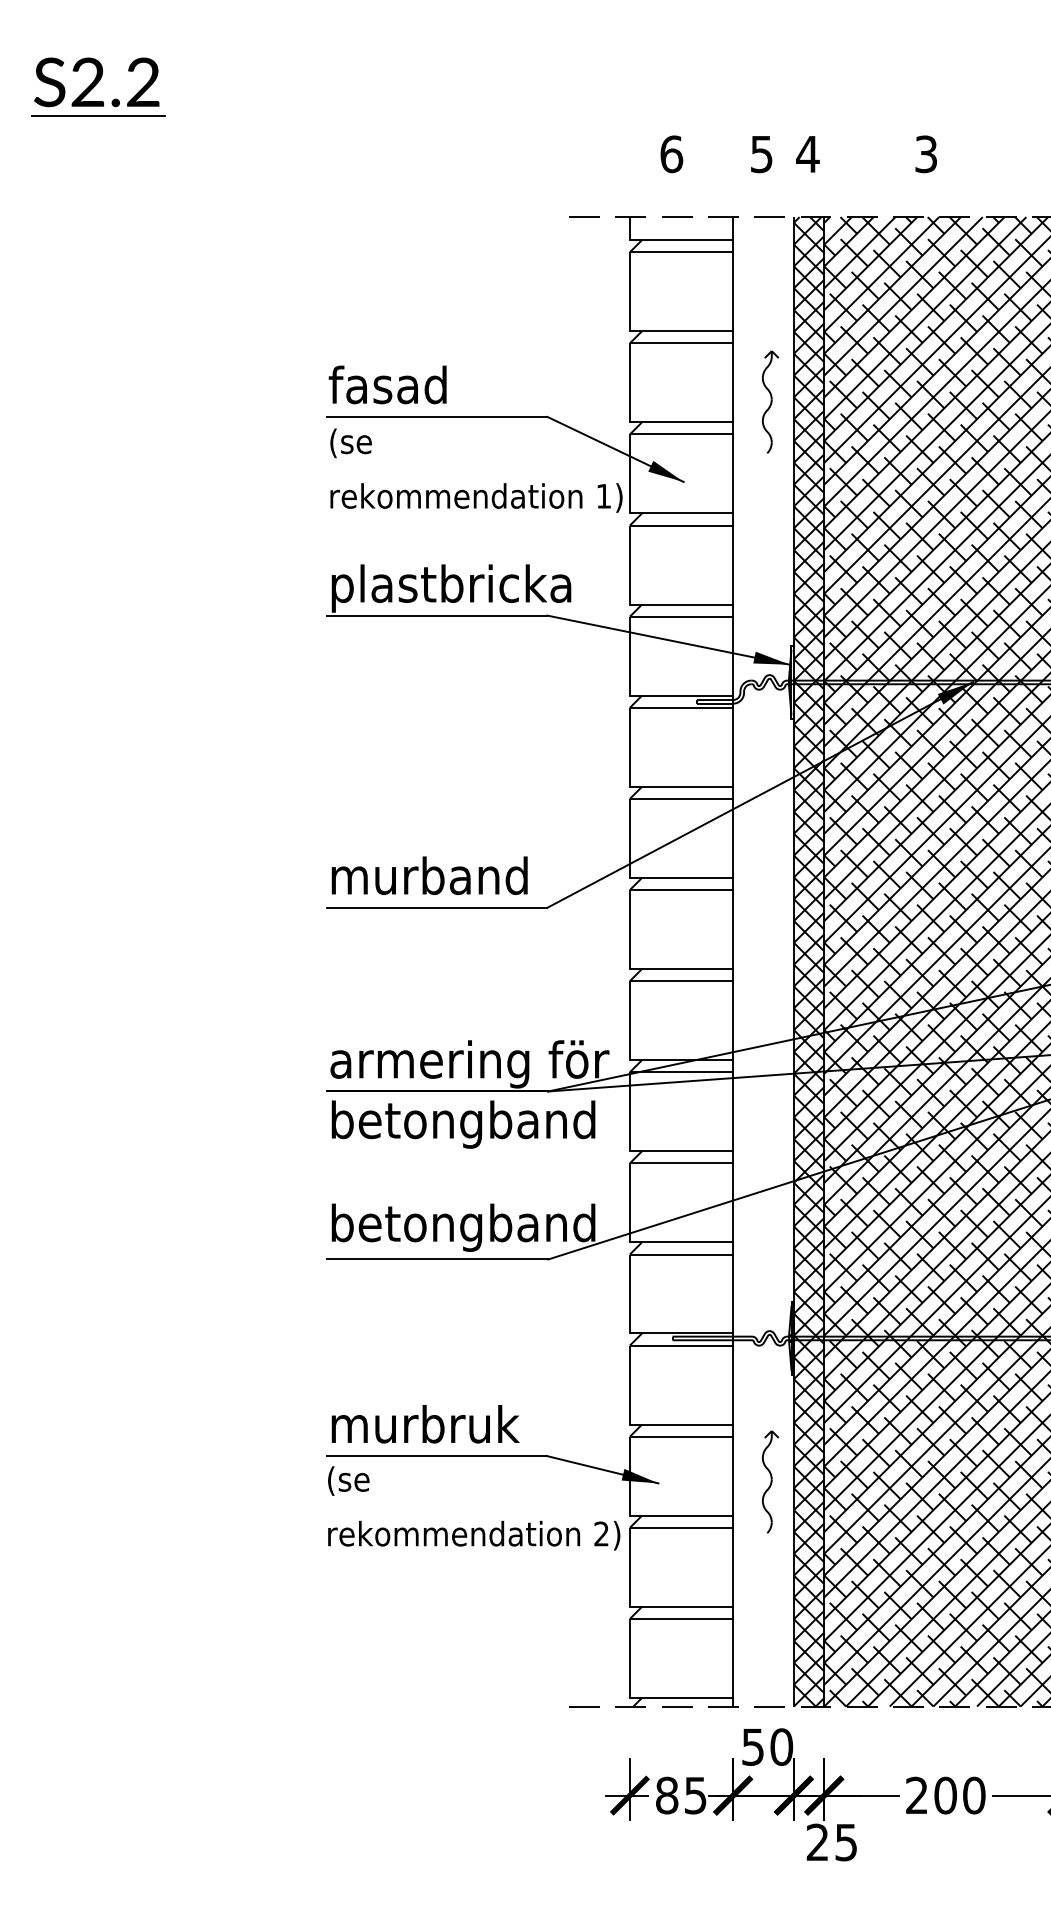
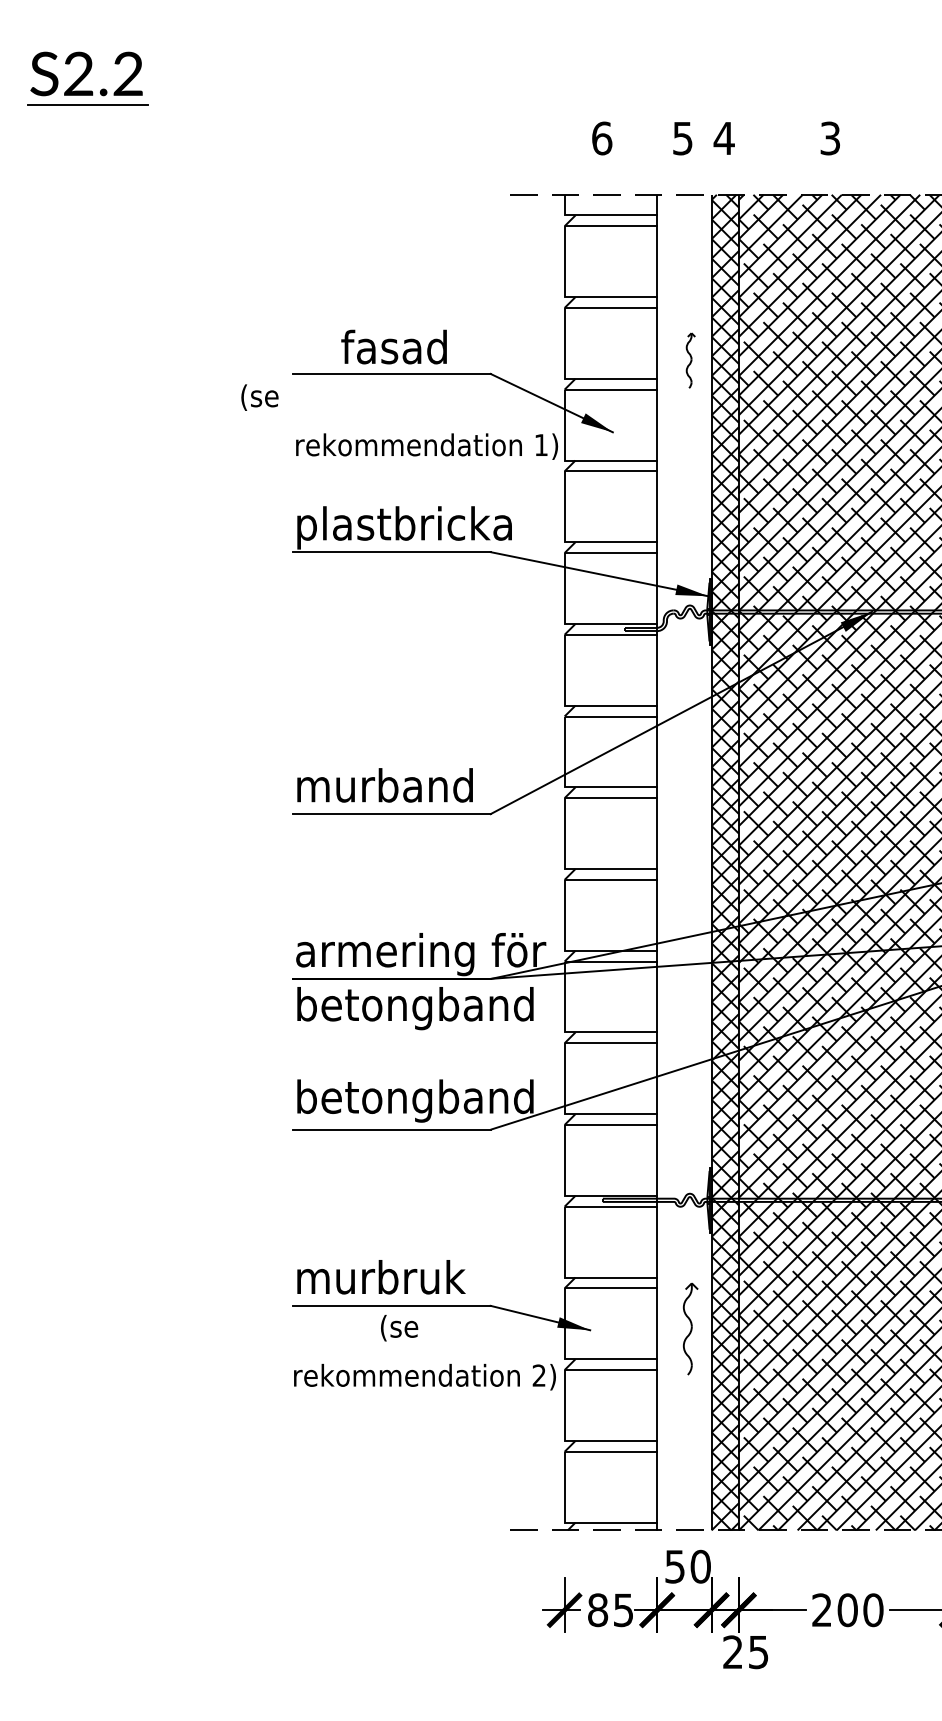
text: (387, 384) -> (393, 346), moved
part: (770, 401) -> (690, 360), size x0.6
text: (350, 443) -> (259, 397), moved
text: (348, 1480) -> (399, 1327), moved

